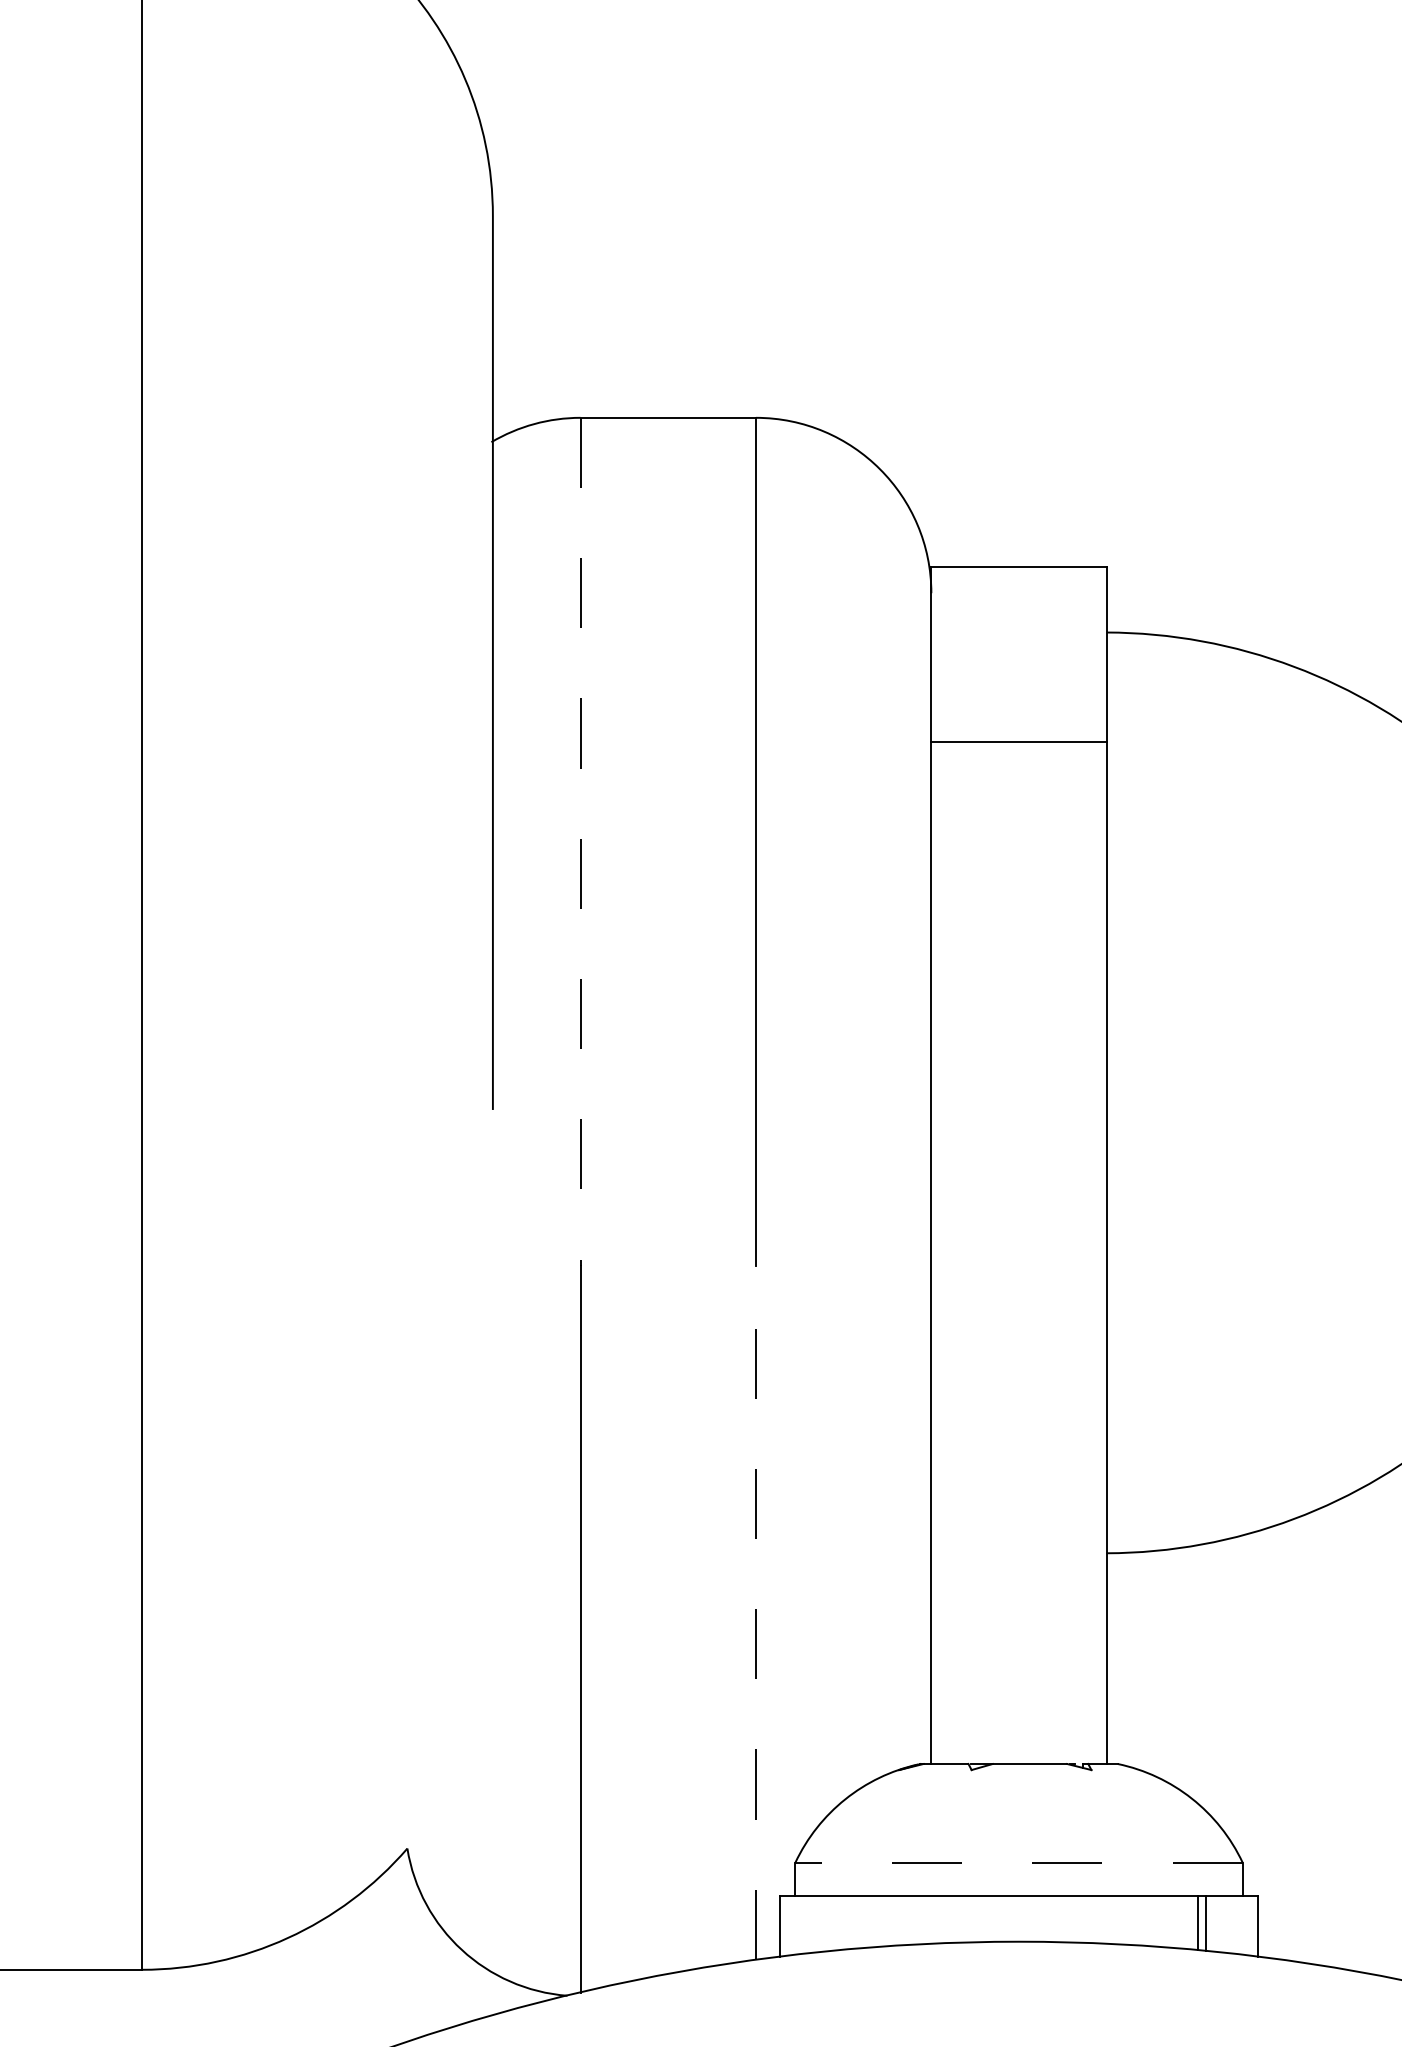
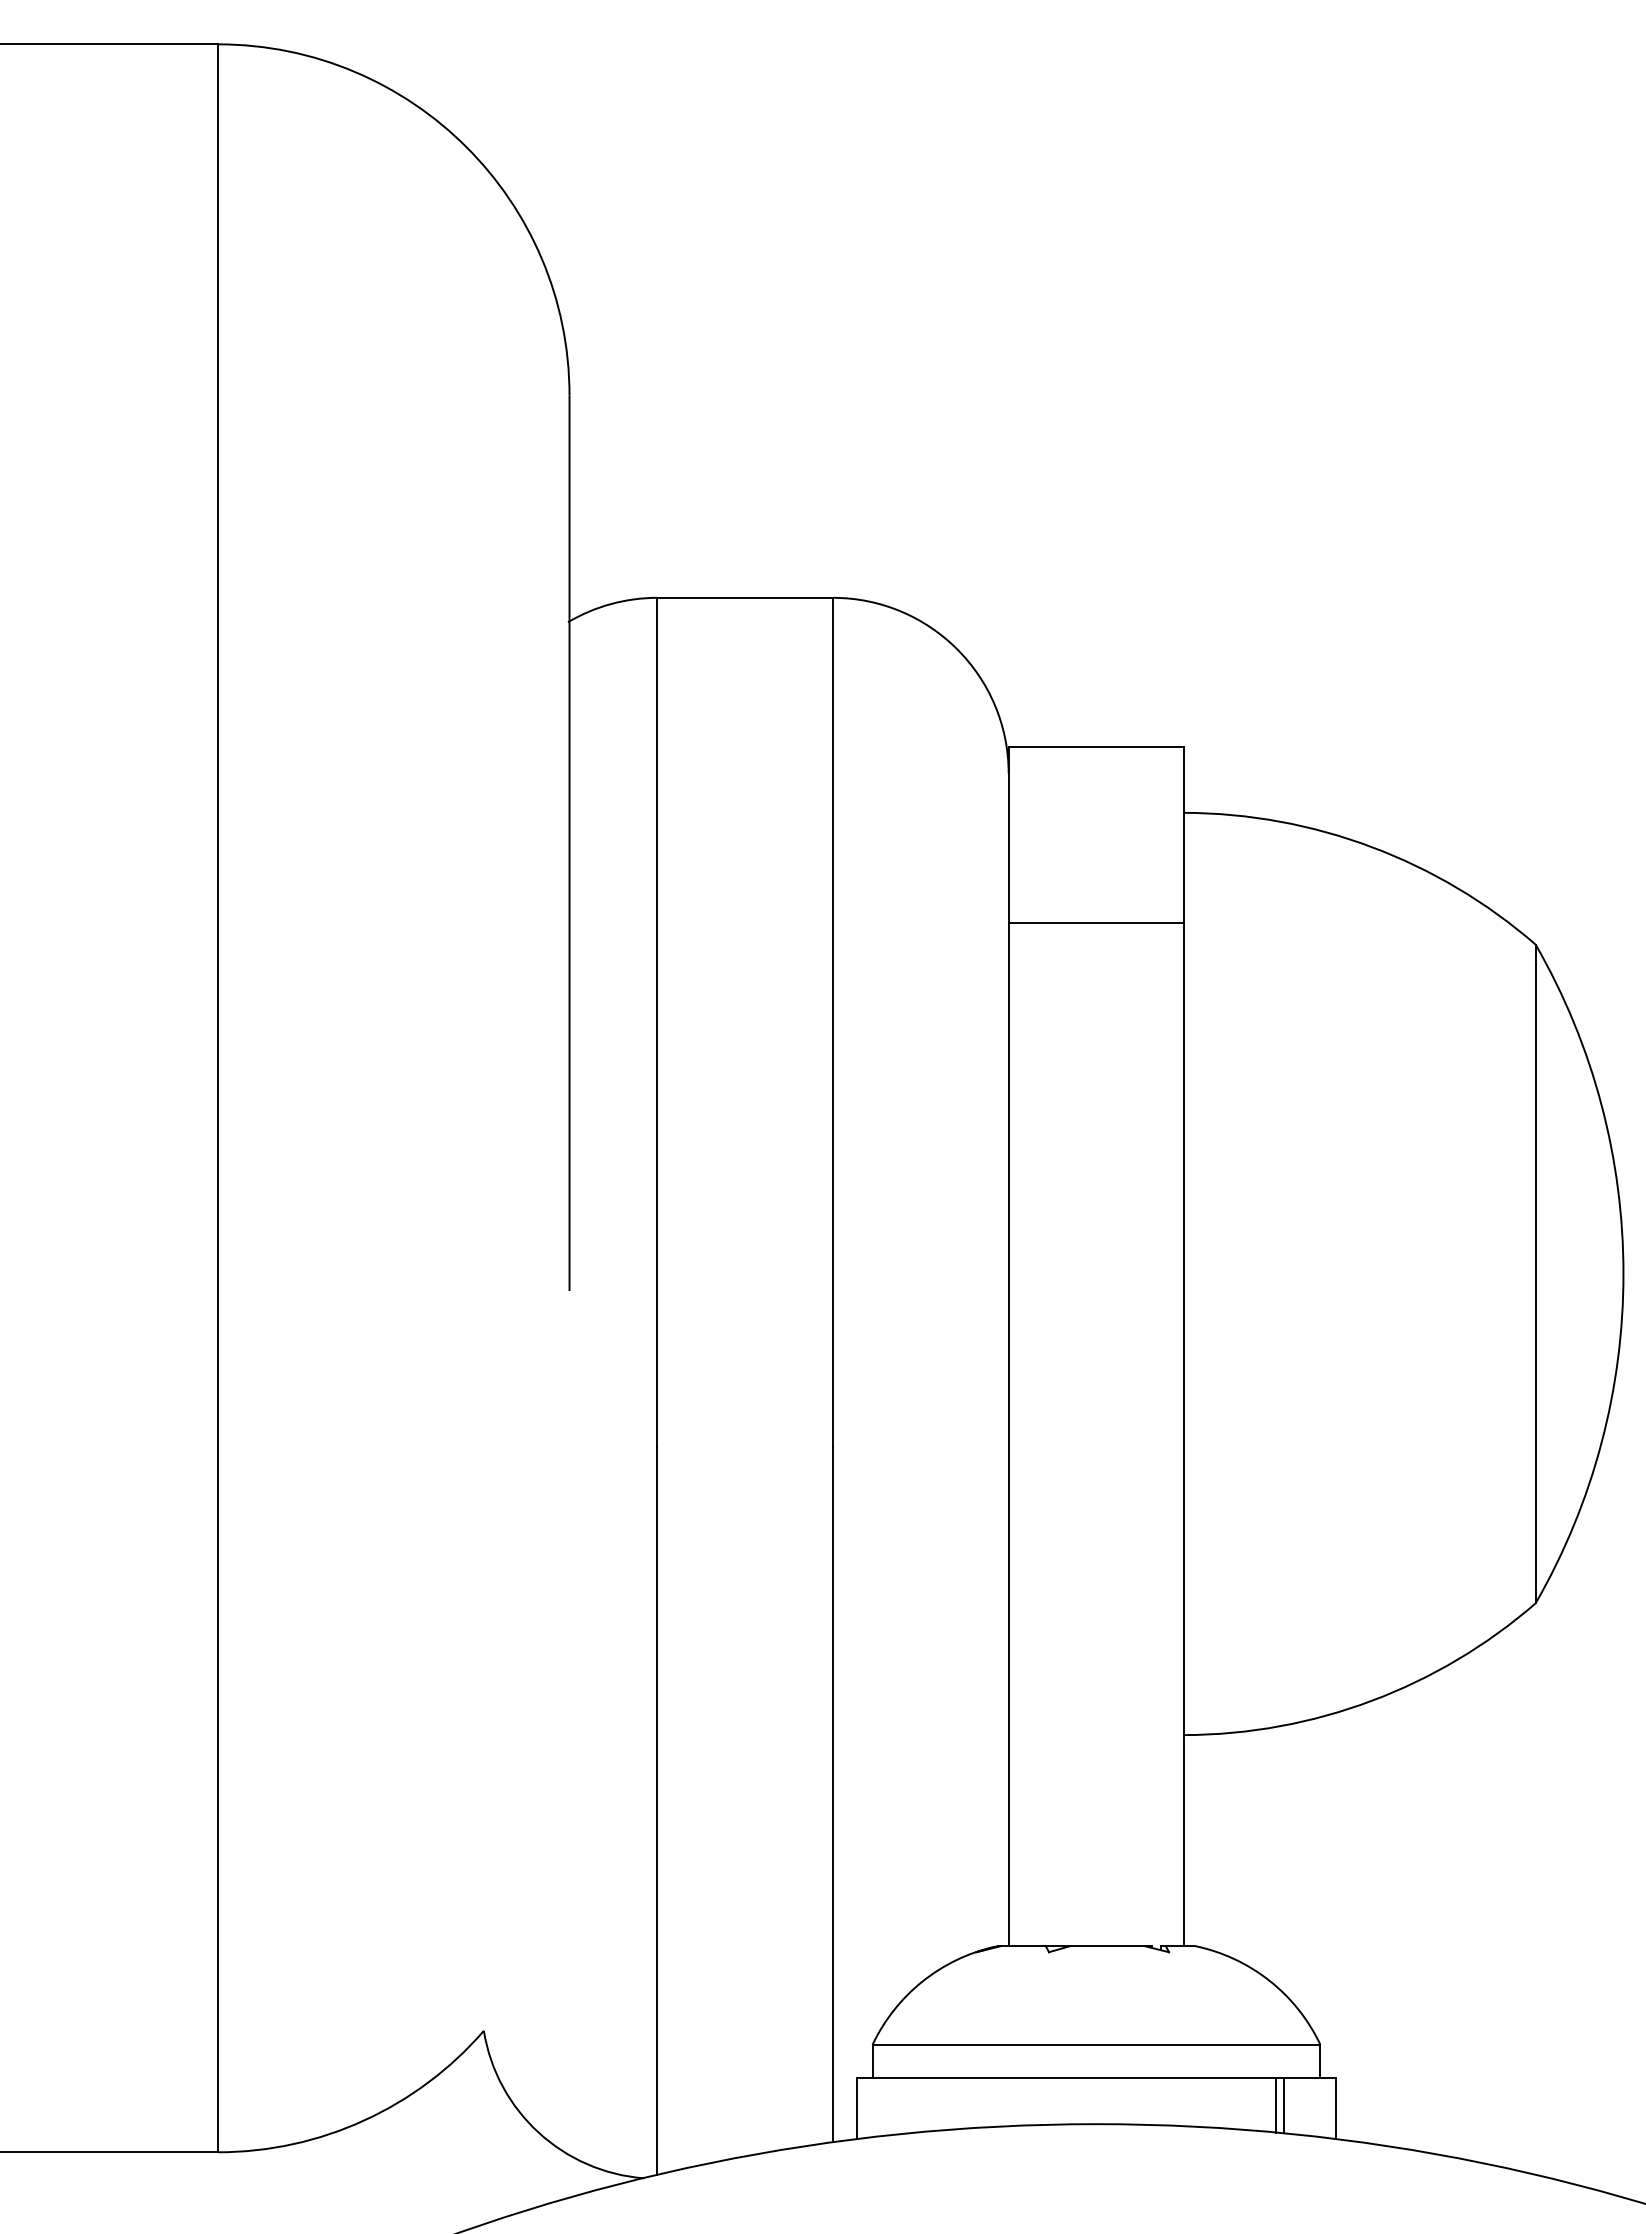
line: (580, 841) -> (657, 1022), dashed -> solid
line: (756, 1612) -> (833, 1794), dashed -> solid
line: (1019, 1862) -> (1096, 2044), dashed -> solid

